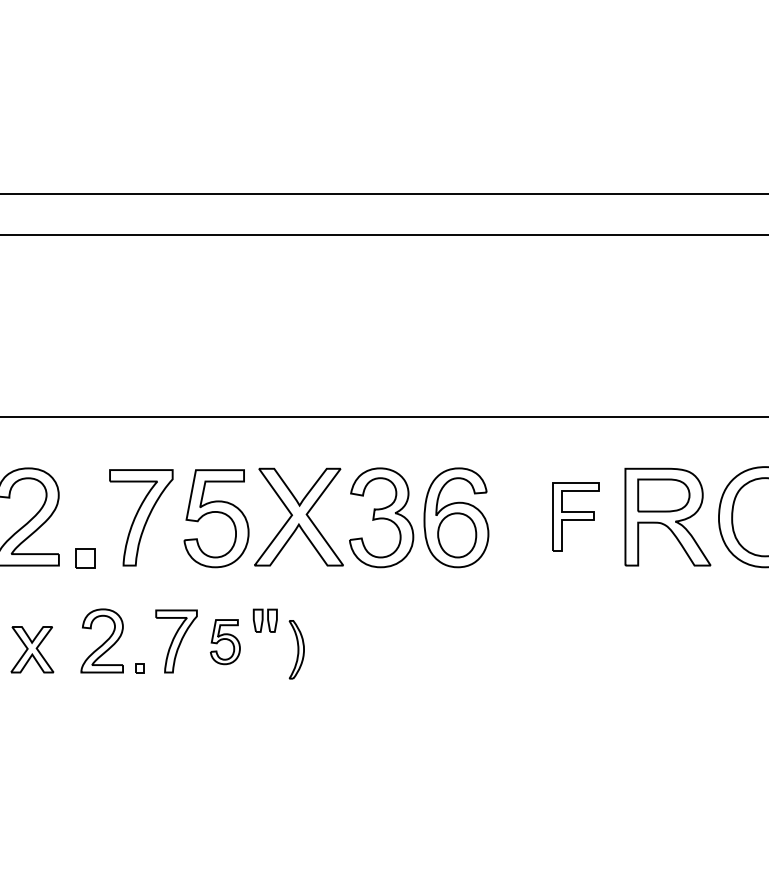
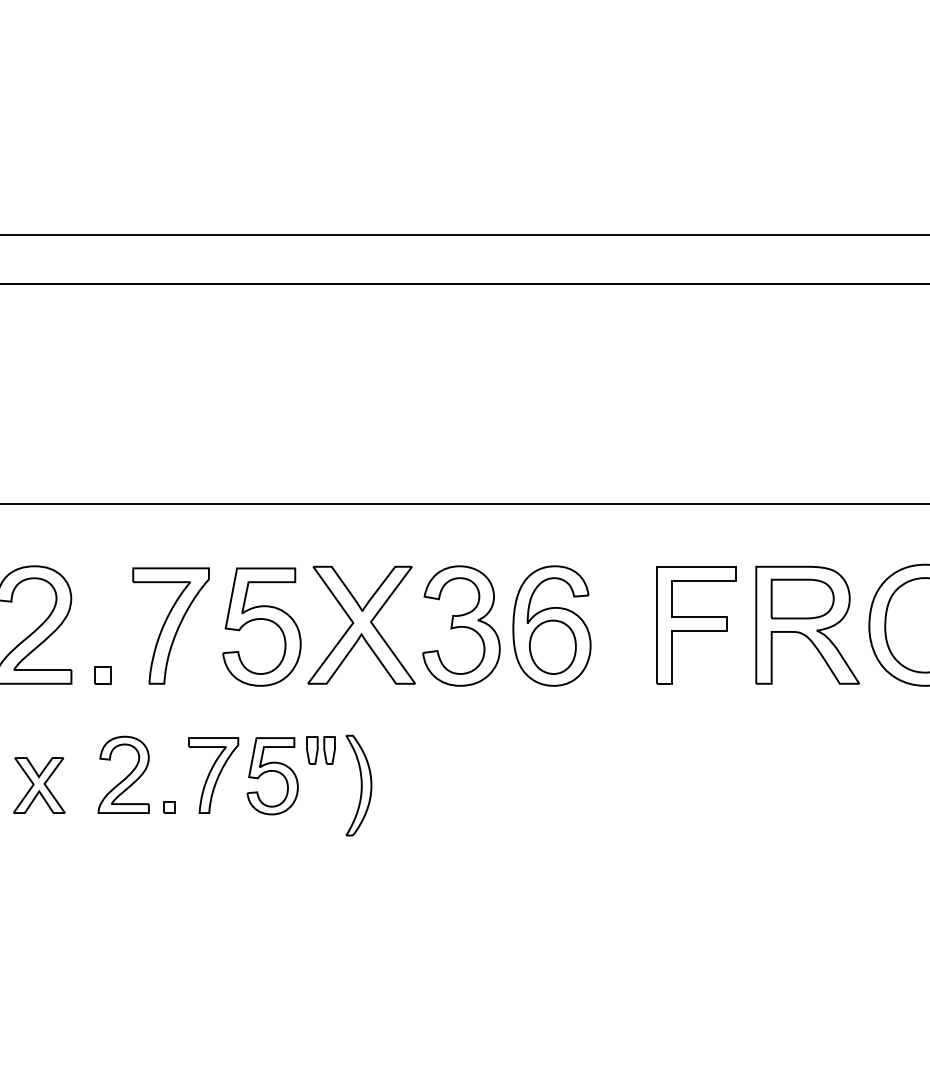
part: (575, 517) -> (696, 625), size x1.43
part: (84, 558) -> (102, 675), size x0.71
part: (225, 642) -> (272, 776), size x1.43
part: (296, 649) -> (358, 785), size x1.43

